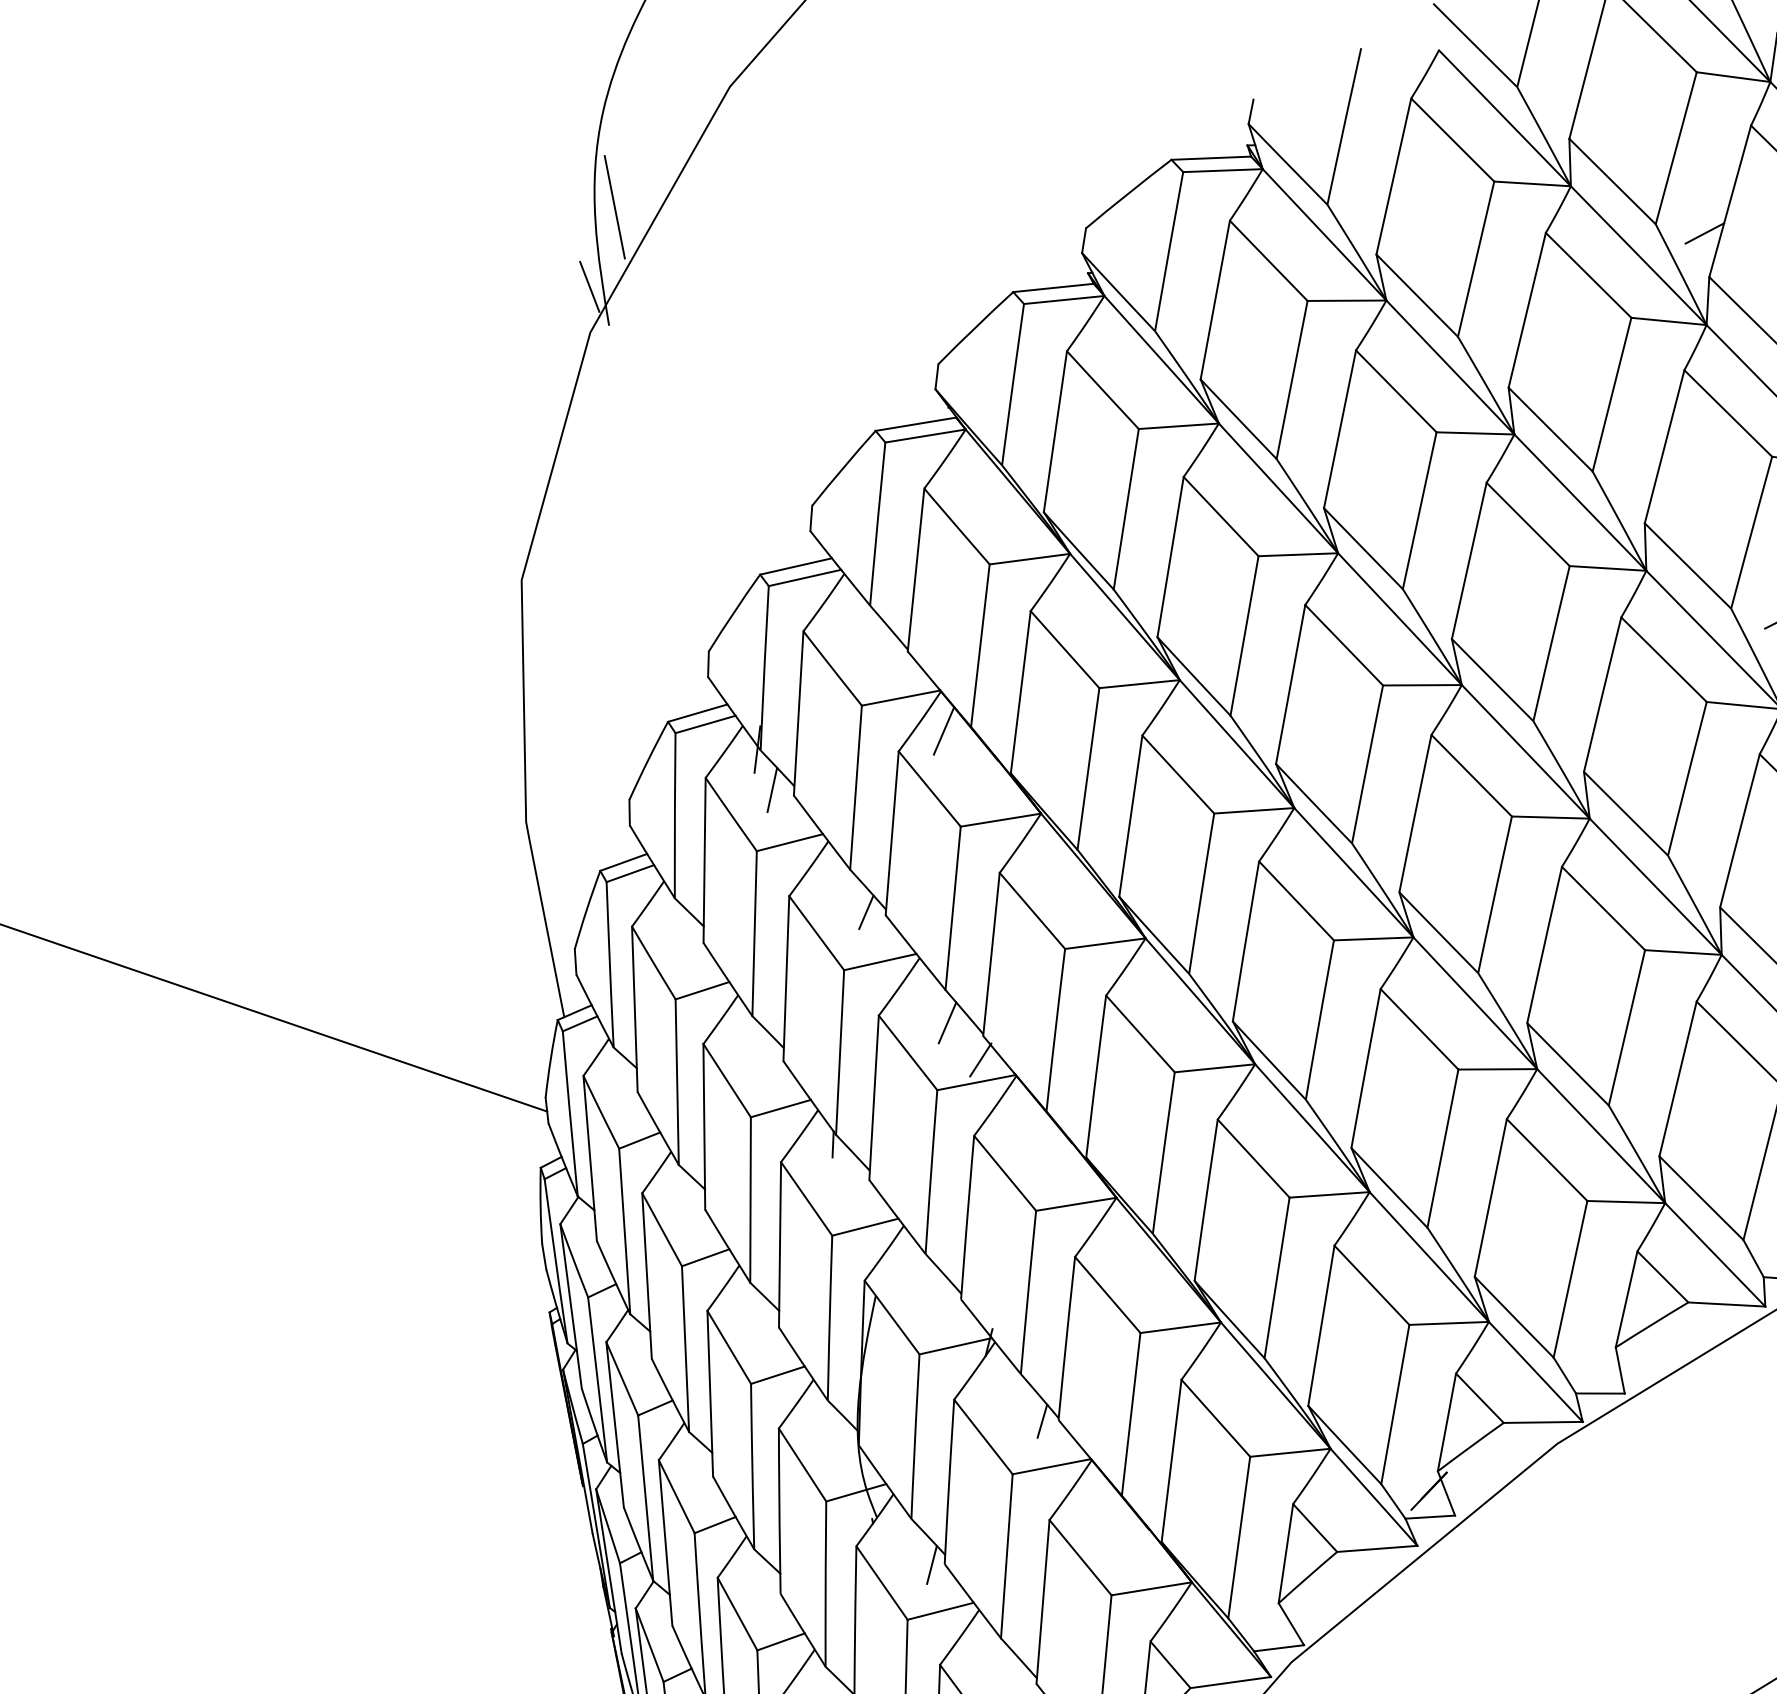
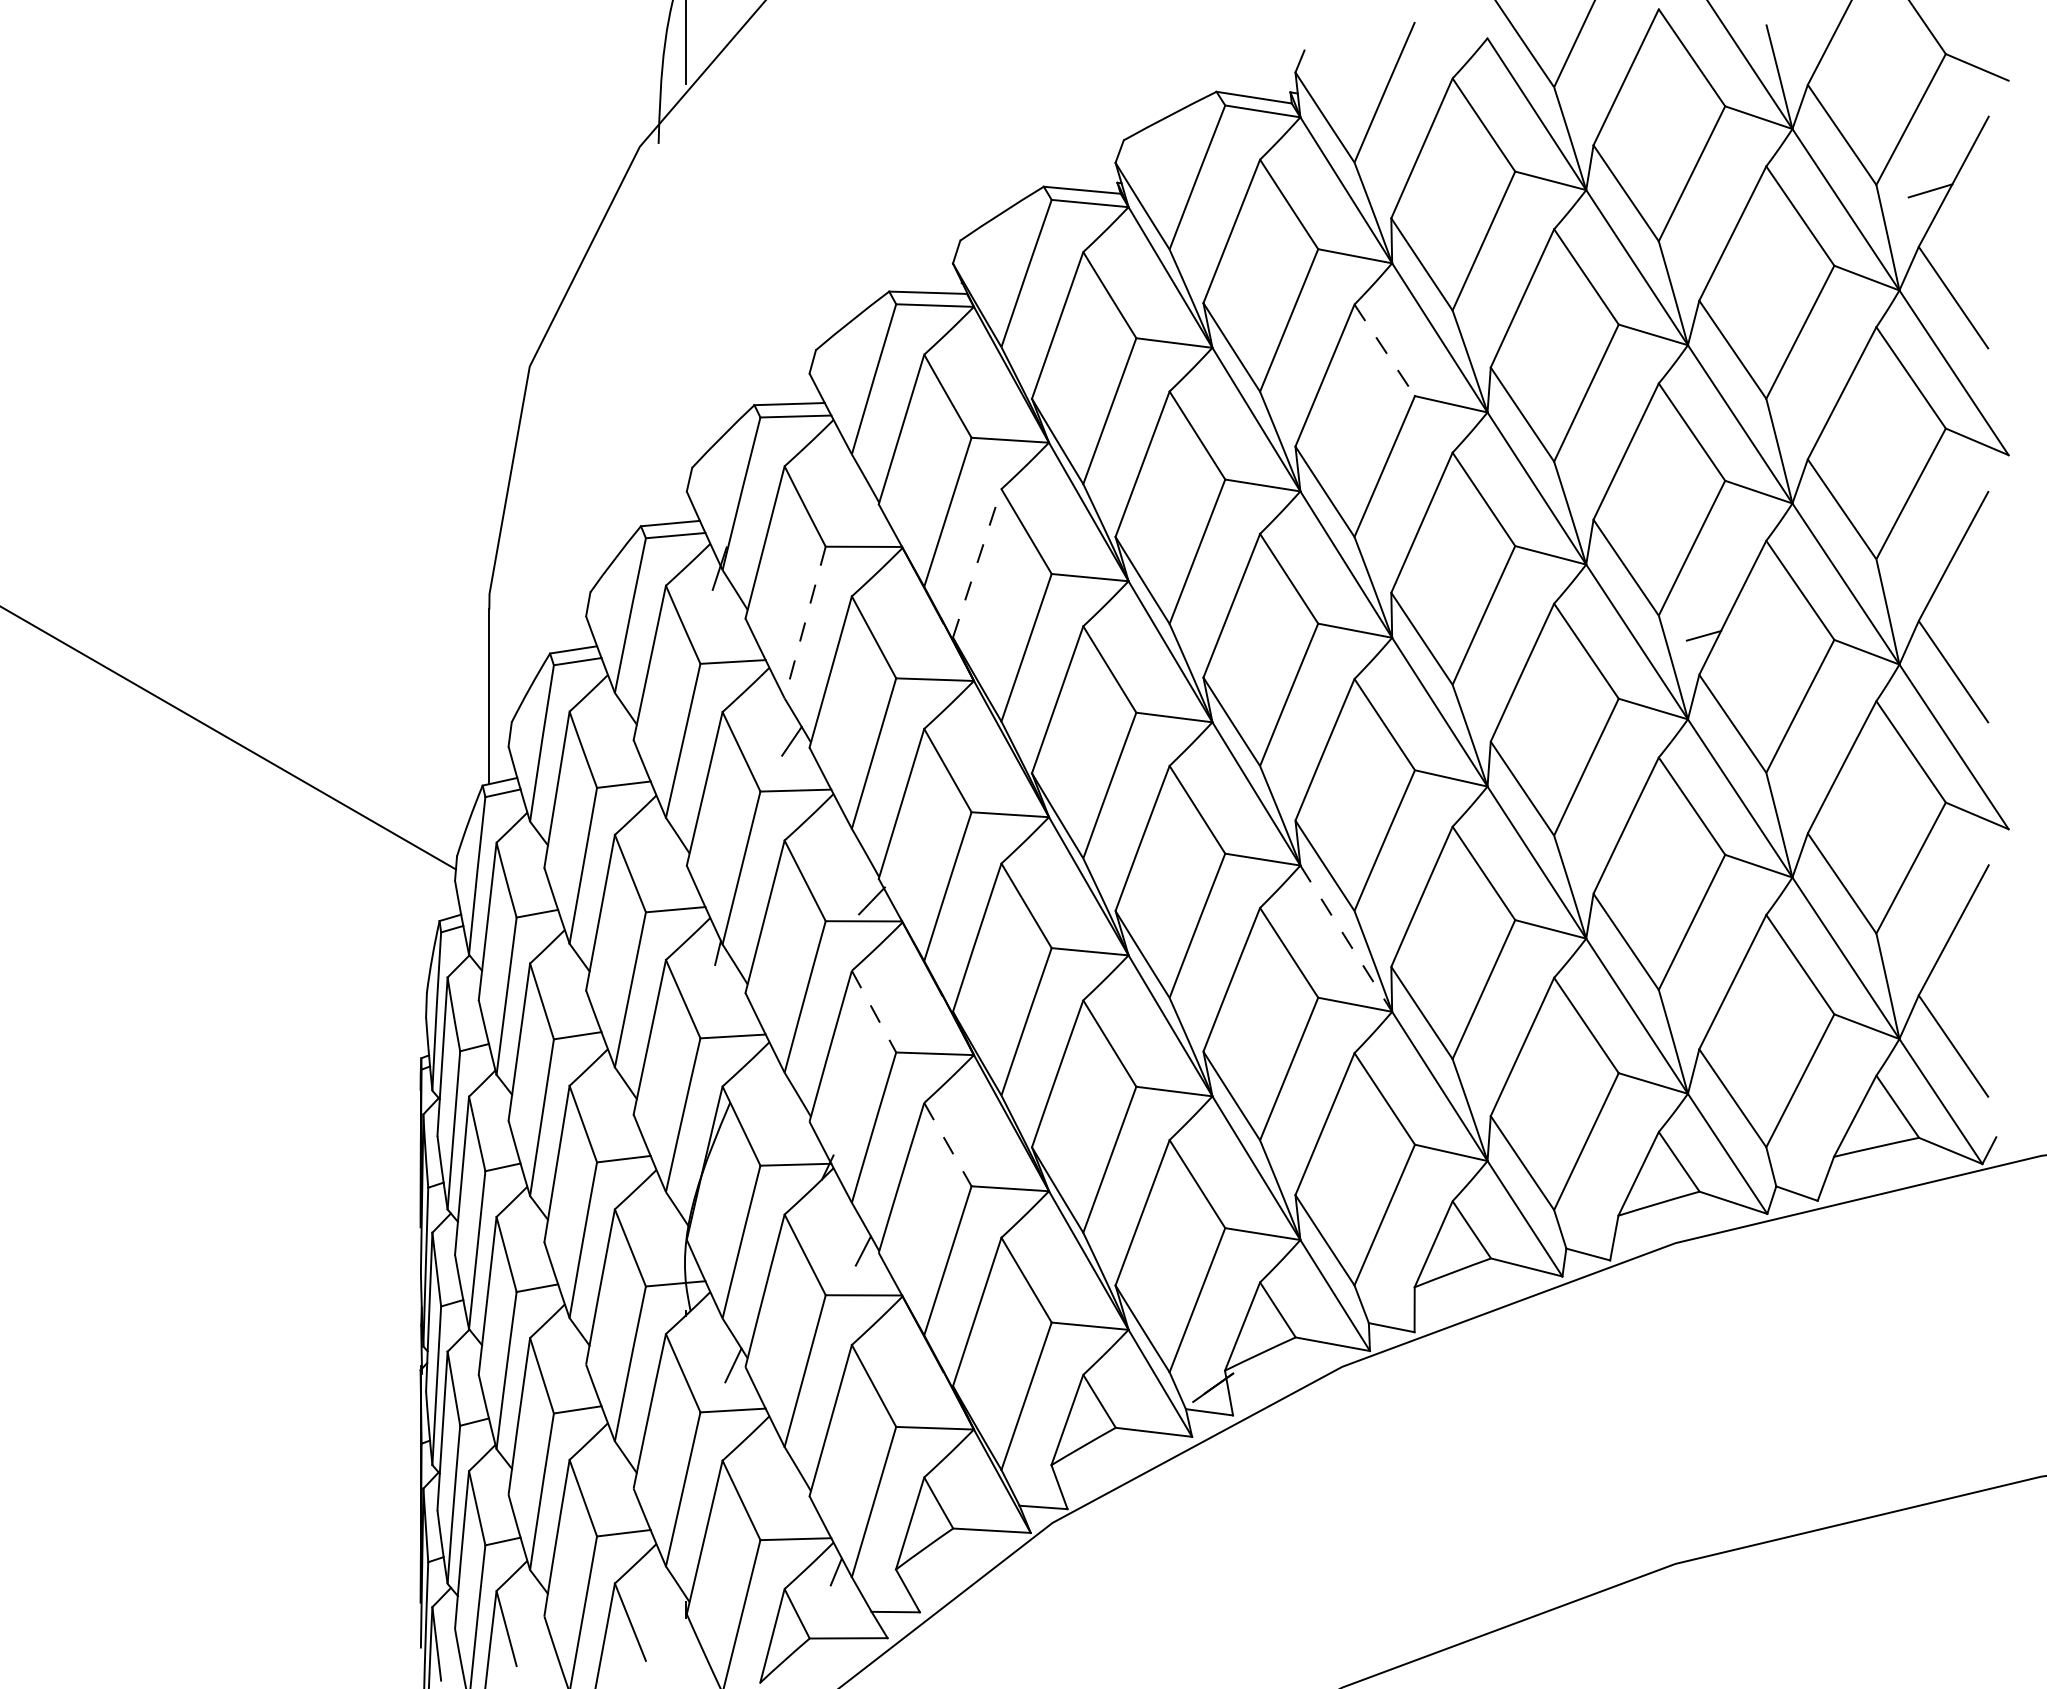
line: (1705, 232) -> (1703, 258), removed
line: (589, 286) -> (647, 103), removed
line: (1396, 391) -> (1384, 350), solid -> dashed
line: (1020, 691) -> (977, 562), solid -> dashed
line: (944, 730) -> (898, 585), removed
line: (856, 787) -> (805, 622), solid -> dashed
line: (771, 790) -> (725, 609), removed
line: (1475, 1004) -> (1346, 939), solid -> dashed
line: (947, 1022) -> (847, 859), removed
line: (1005, 1174) -> (874, 1012), solid -> dashed
line: (1107, 1294) -> (947, 1144), solid -> dashed

